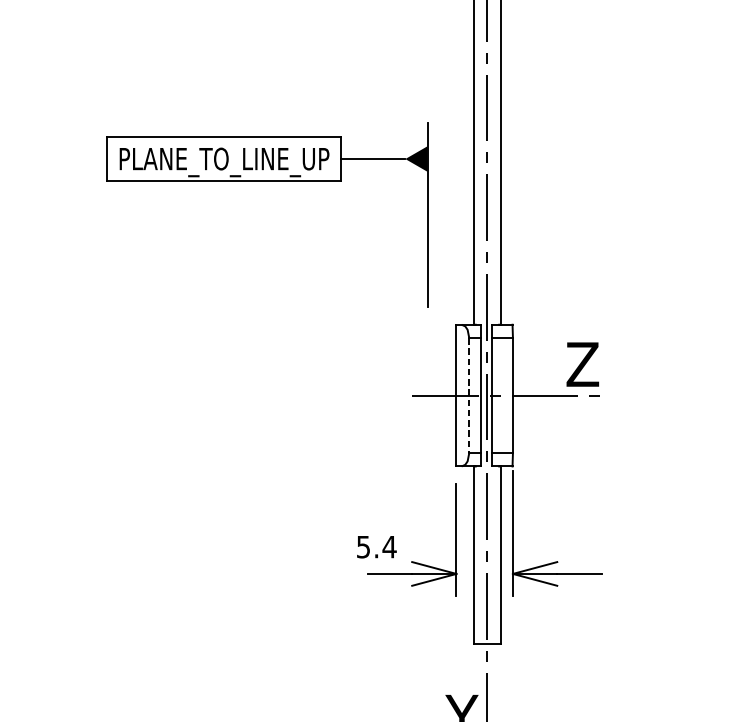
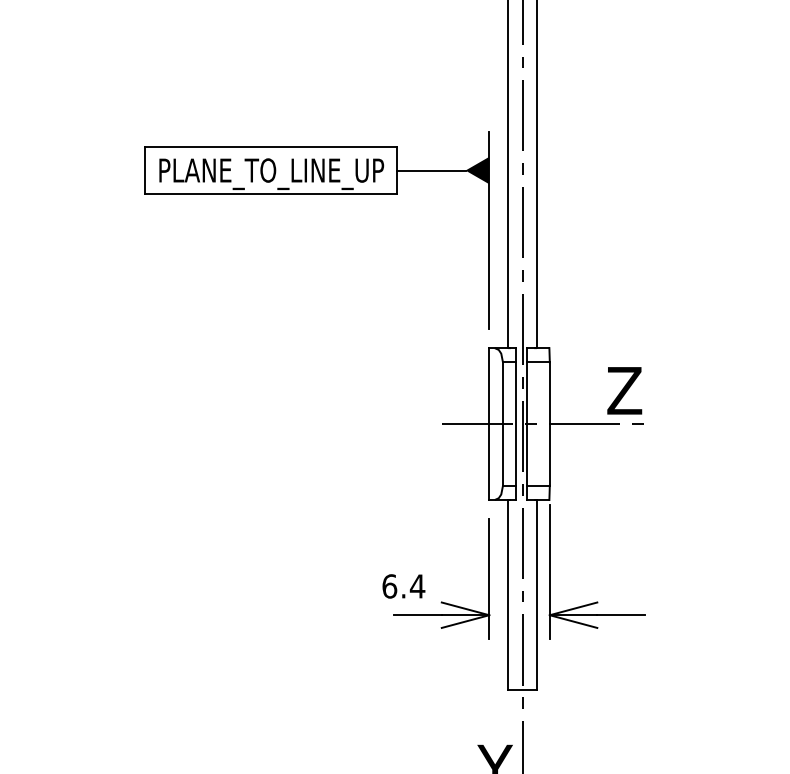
part: (266, 181) -> (316, 194), moved
line: (468, 395) -> (502, 424), dashed -> solid
text: (363, 547) -> (389, 586), 5.4 -> 6.4

